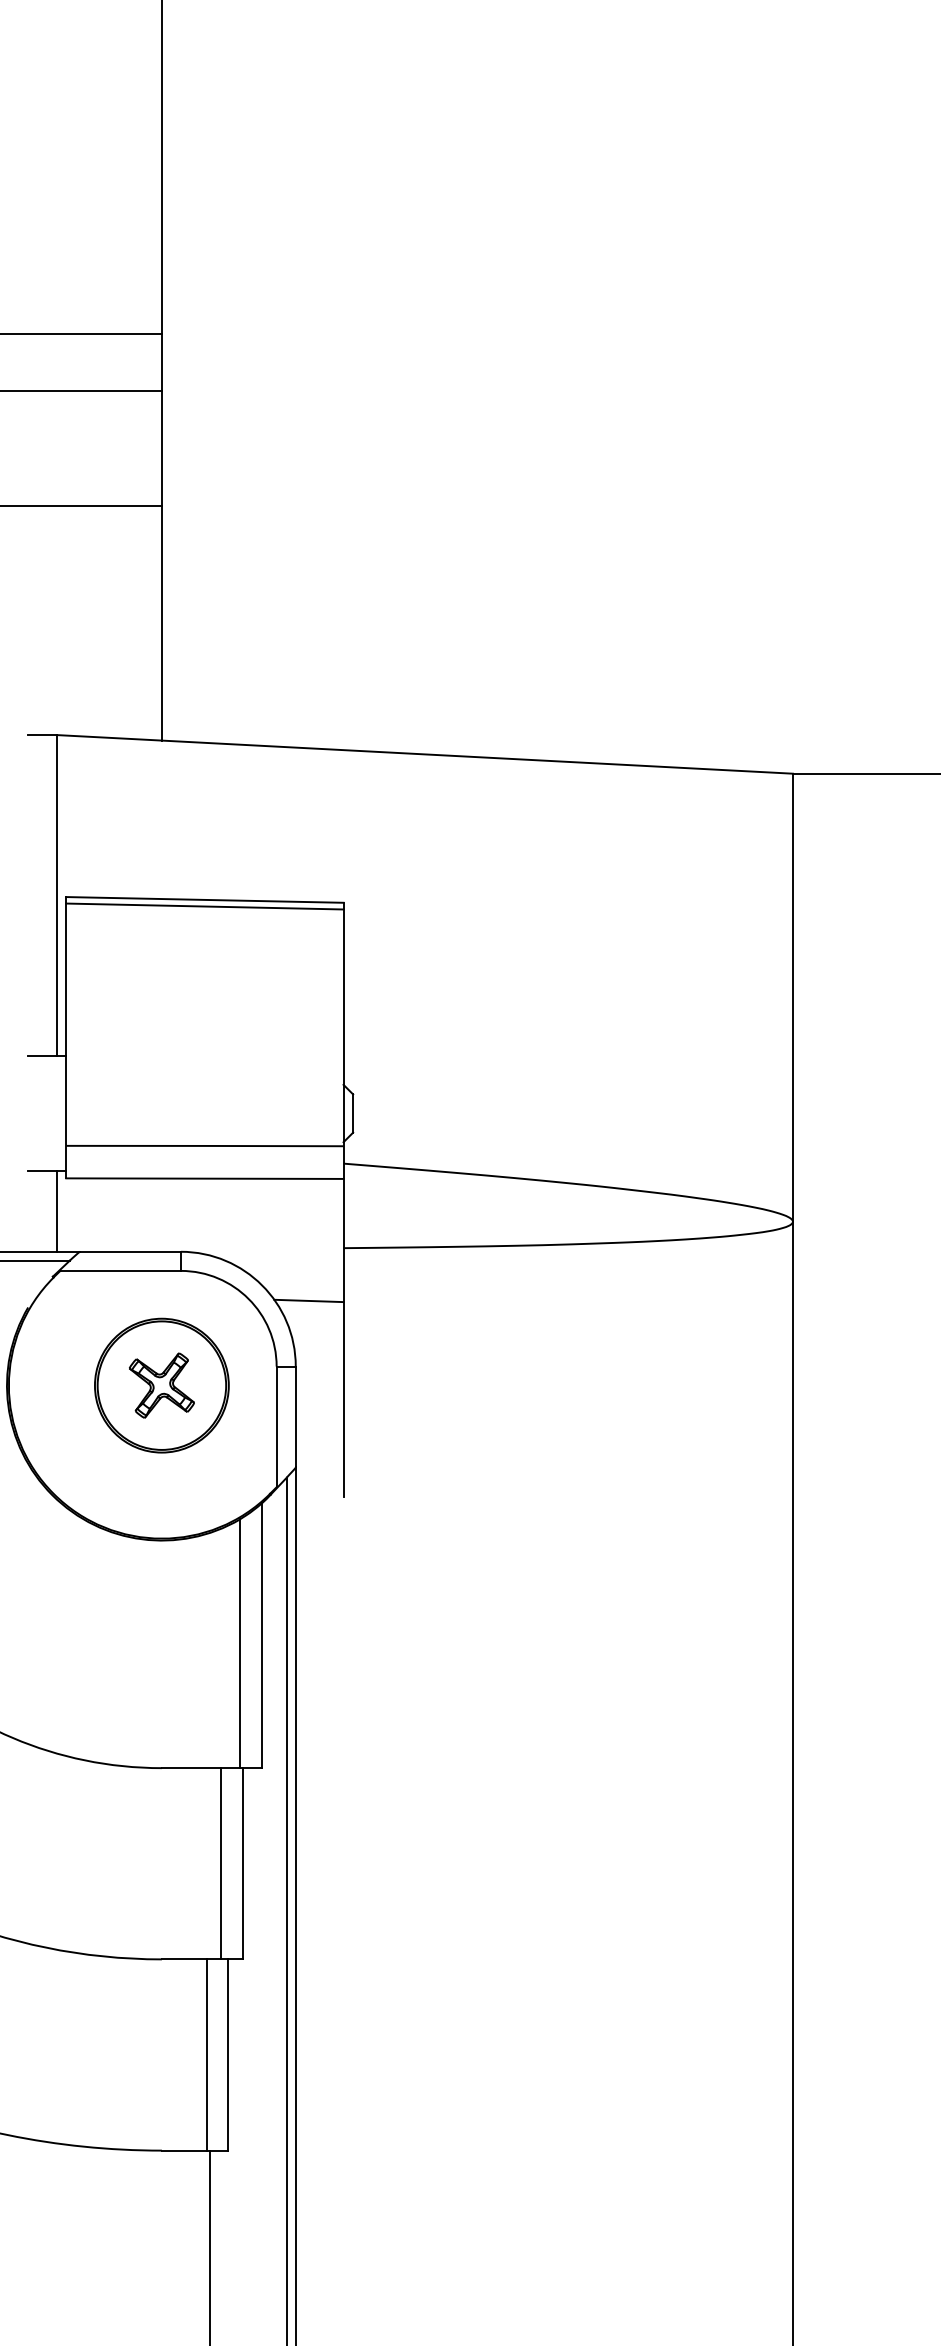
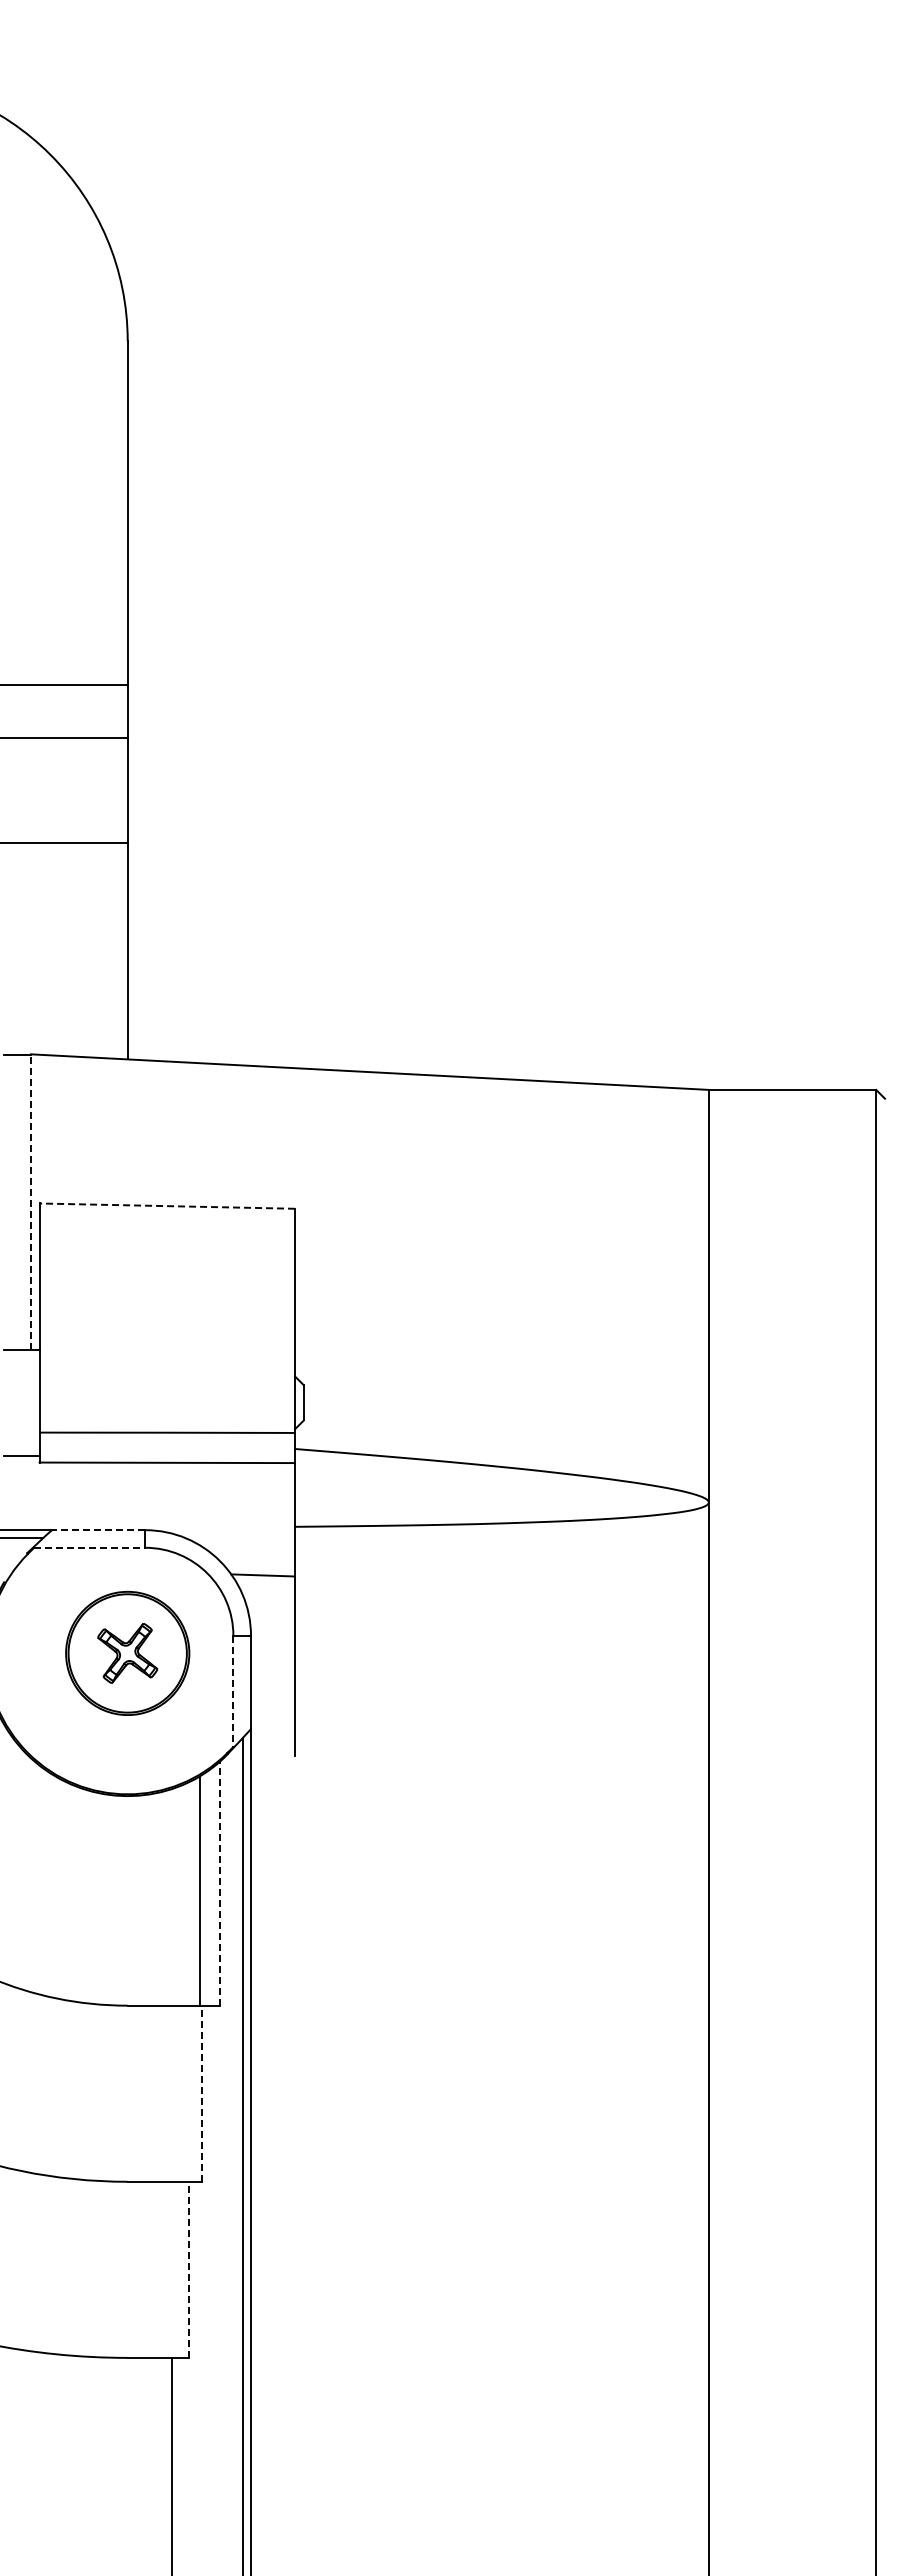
line: (56, 895) -> (30, 1202), solid -> dashed
line: (205, 900) -> (167, 1206), solid -> dashed
line: (205, 905) -> (167, 1211), removed
line: (56, 1210) -> (30, 1492), removed
line: (130, 1252) -> (98, 1530), solid -> dashed
line: (120, 1270) -> (89, 1547), solid -> dashed
line: (276, 1426) -> (233, 1691), solid -> dashed
line: (261, 1635) -> (219, 1883), solid -> dashed
line: (221, 1863) -> (182, 2093), removed
line: (243, 1863) -> (202, 2093), solid -> dashed
line: (206, 2054) -> (168, 2269), removed
line: (227, 2054) -> (188, 2269), solid -> dashed

